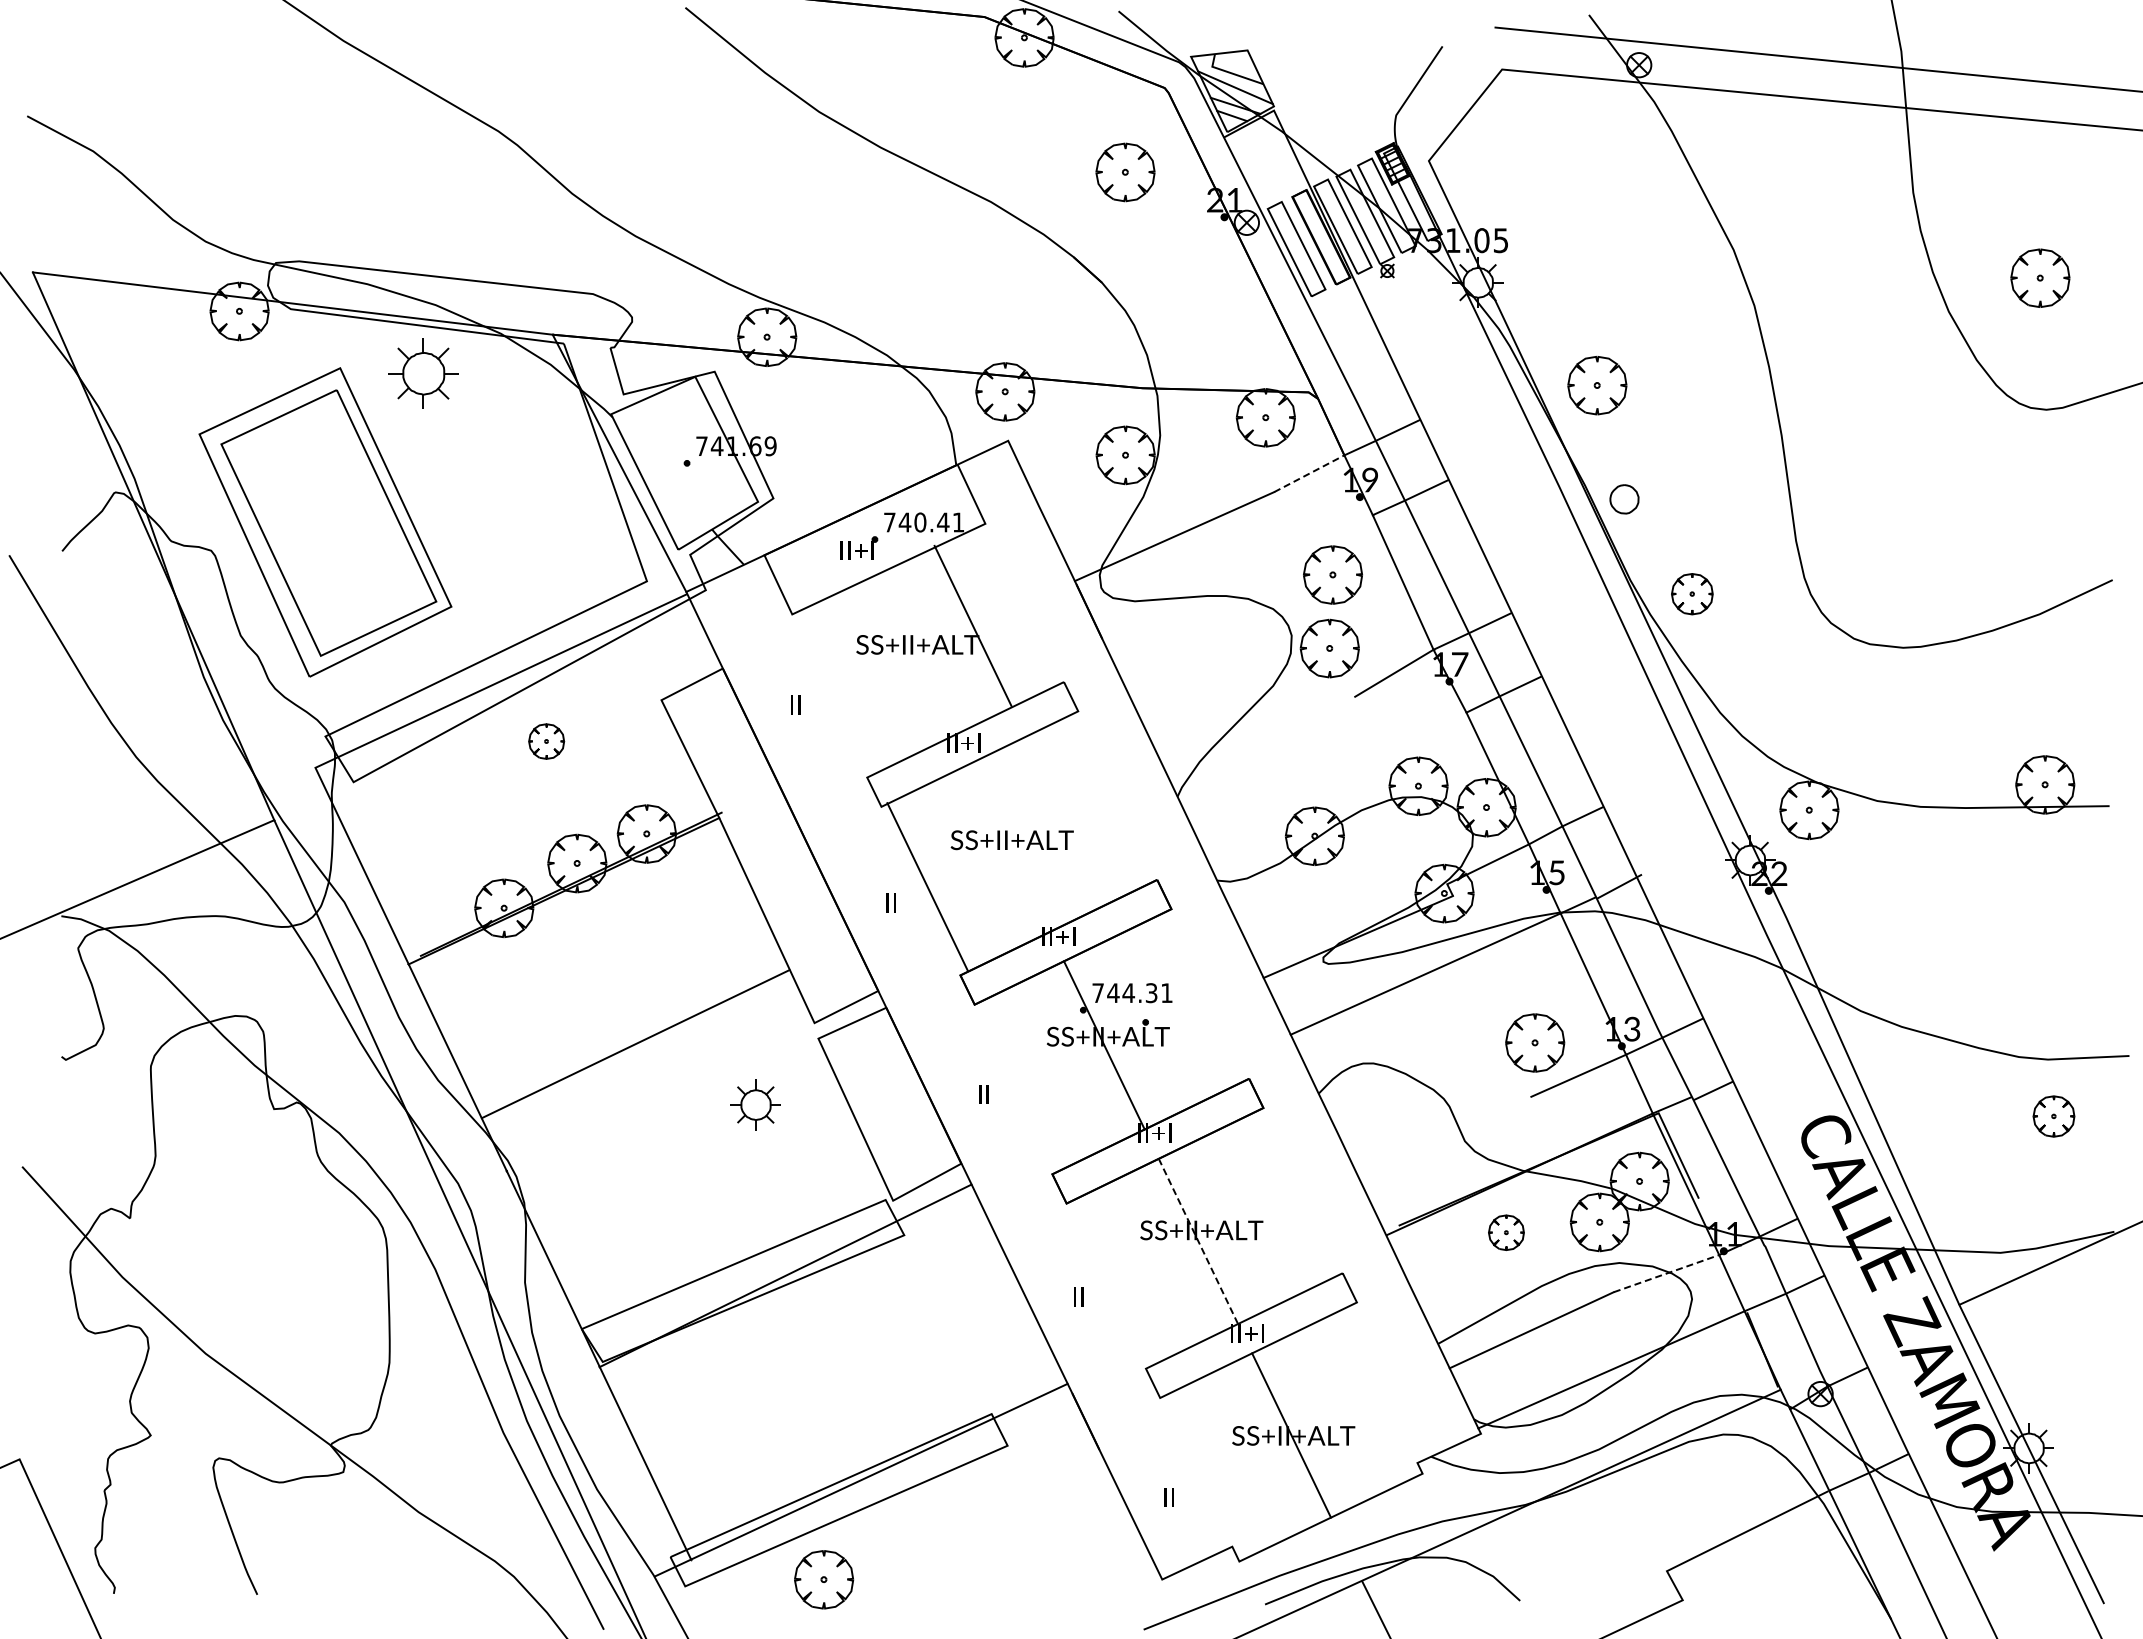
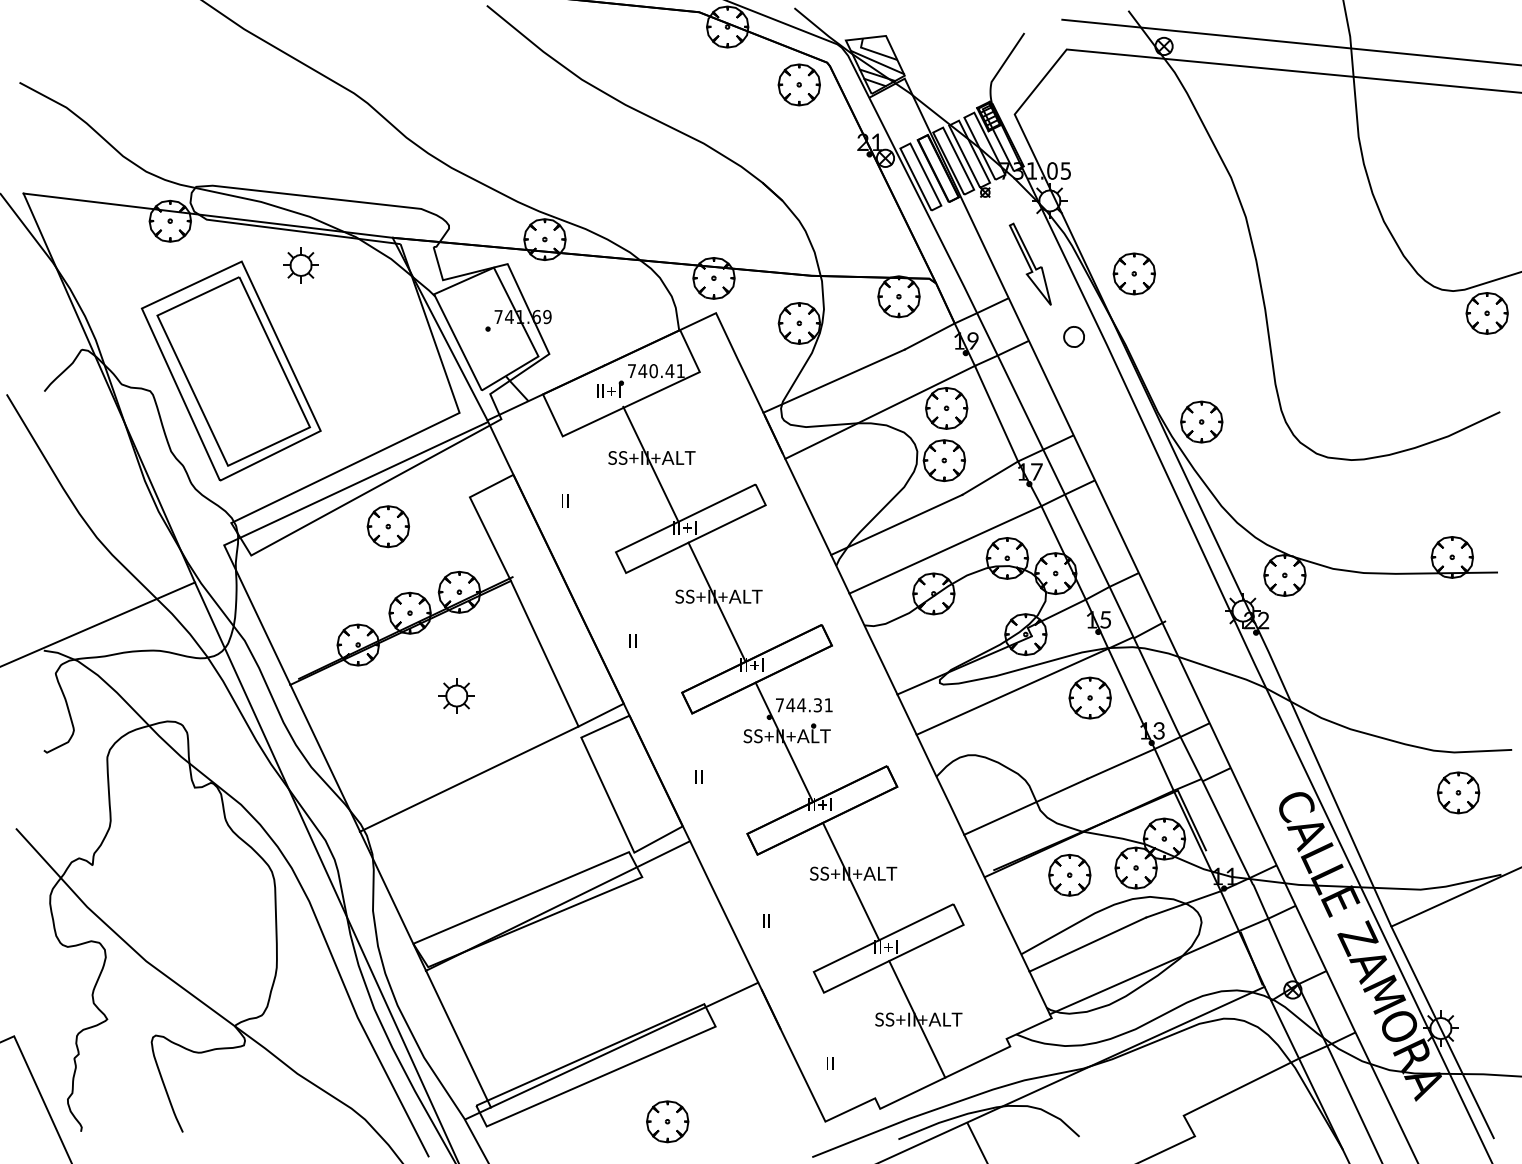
part: (1125, 172) -> (799, 84), moved
part: (2040, 277) -> (1487, 312), moved
part: (1450, 371) -> (1030, 263), added
part: (423, 373) -> (300, 265), size x0.71
line: (1309, 473) -> (929, 336), dashed -> solid
part: (1624, 499) -> (1074, 337), moved
line: (1238, 580) -> (879, 412), added
part: (1692, 593) -> (1201, 421), size x1.43
line: (972, 625) -> (650, 463), moved
line: (1262, 738) -> (896, 524), added
part: (546, 741) -> (388, 526), size x1.67
line: (1331, 773) -> (945, 549), added
line: (927, 886) -> (716, 601), moved
part: (1535, 1042) -> (1090, 697), moved
line: (635, 1044) -> (469, 779), moved
part: (755, 1104) -> (456, 695), moved
part: (2053, 1116) -> (1458, 792), size x1.43
line: (1444, 1135) -> (1025, 806), added
part: (1506, 1232) -> (1069, 875), size x1.67
line: (1198, 1241) -> (851, 881), dashed -> solid
line: (1666, 1273) -> (1183, 904), dashed -> solid
part: (824, 1579) -> (667, 1121), moved

